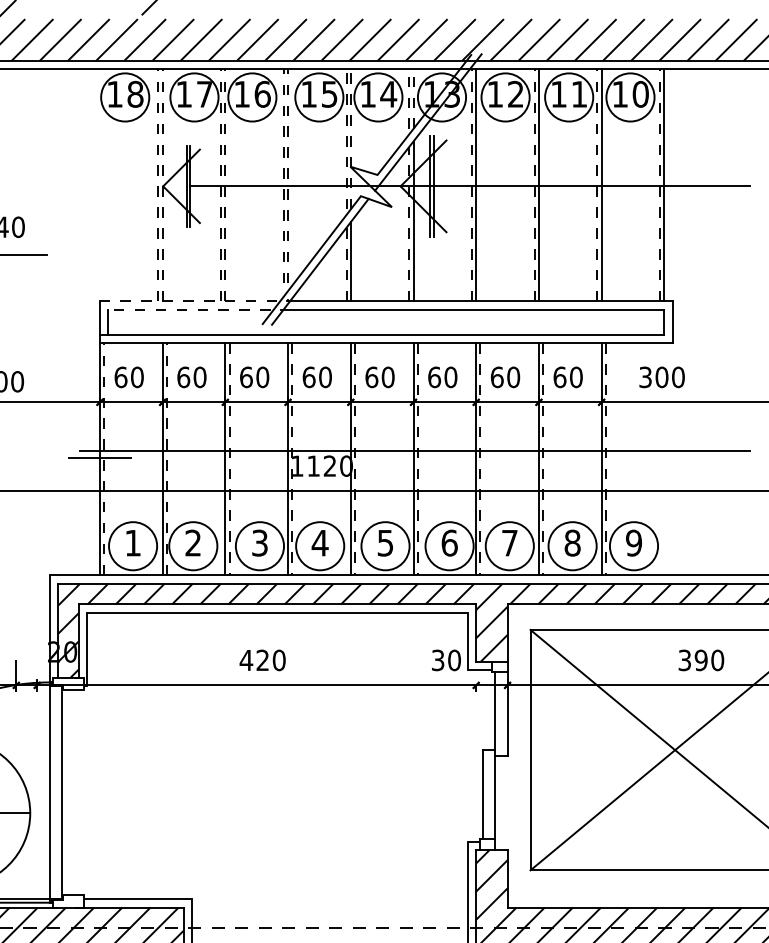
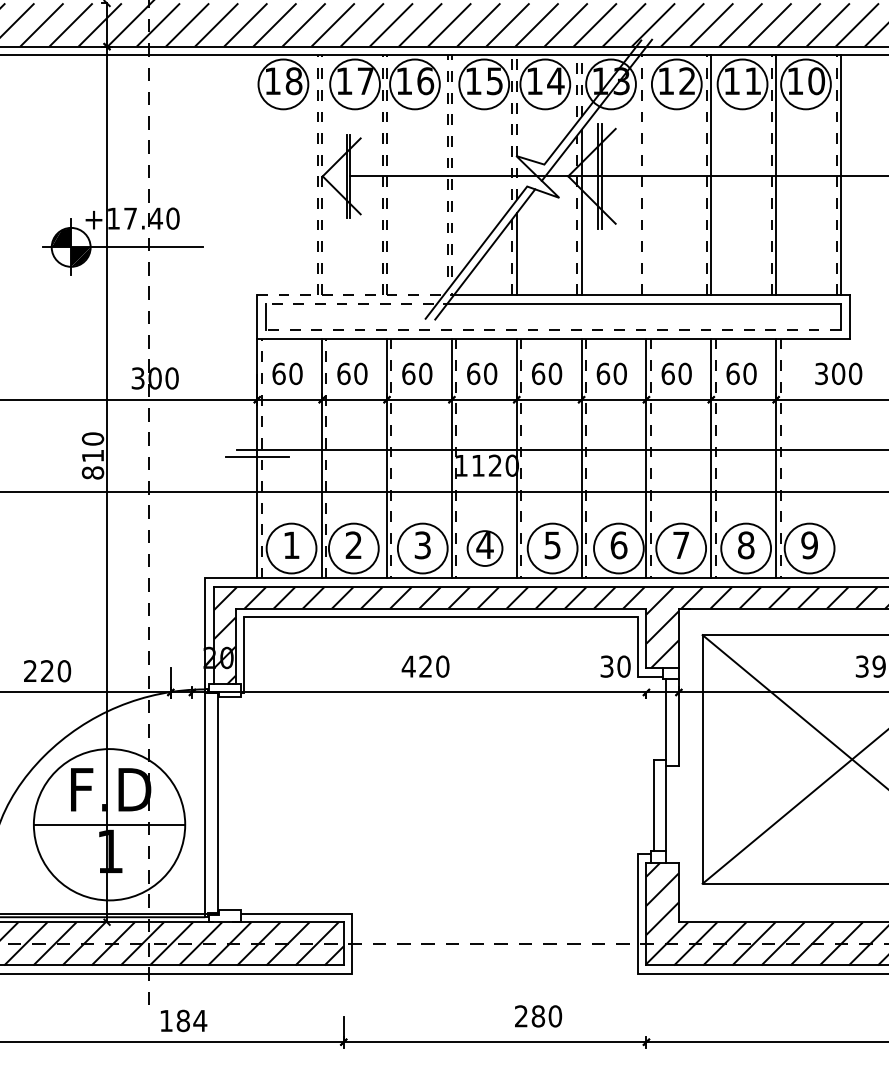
line: (476, 185) -> (646, 175), removed
line: (382, 334) -> (549, 329), solid -> dashed
circle: (319, 546) -> (484, 548), size x0.7

